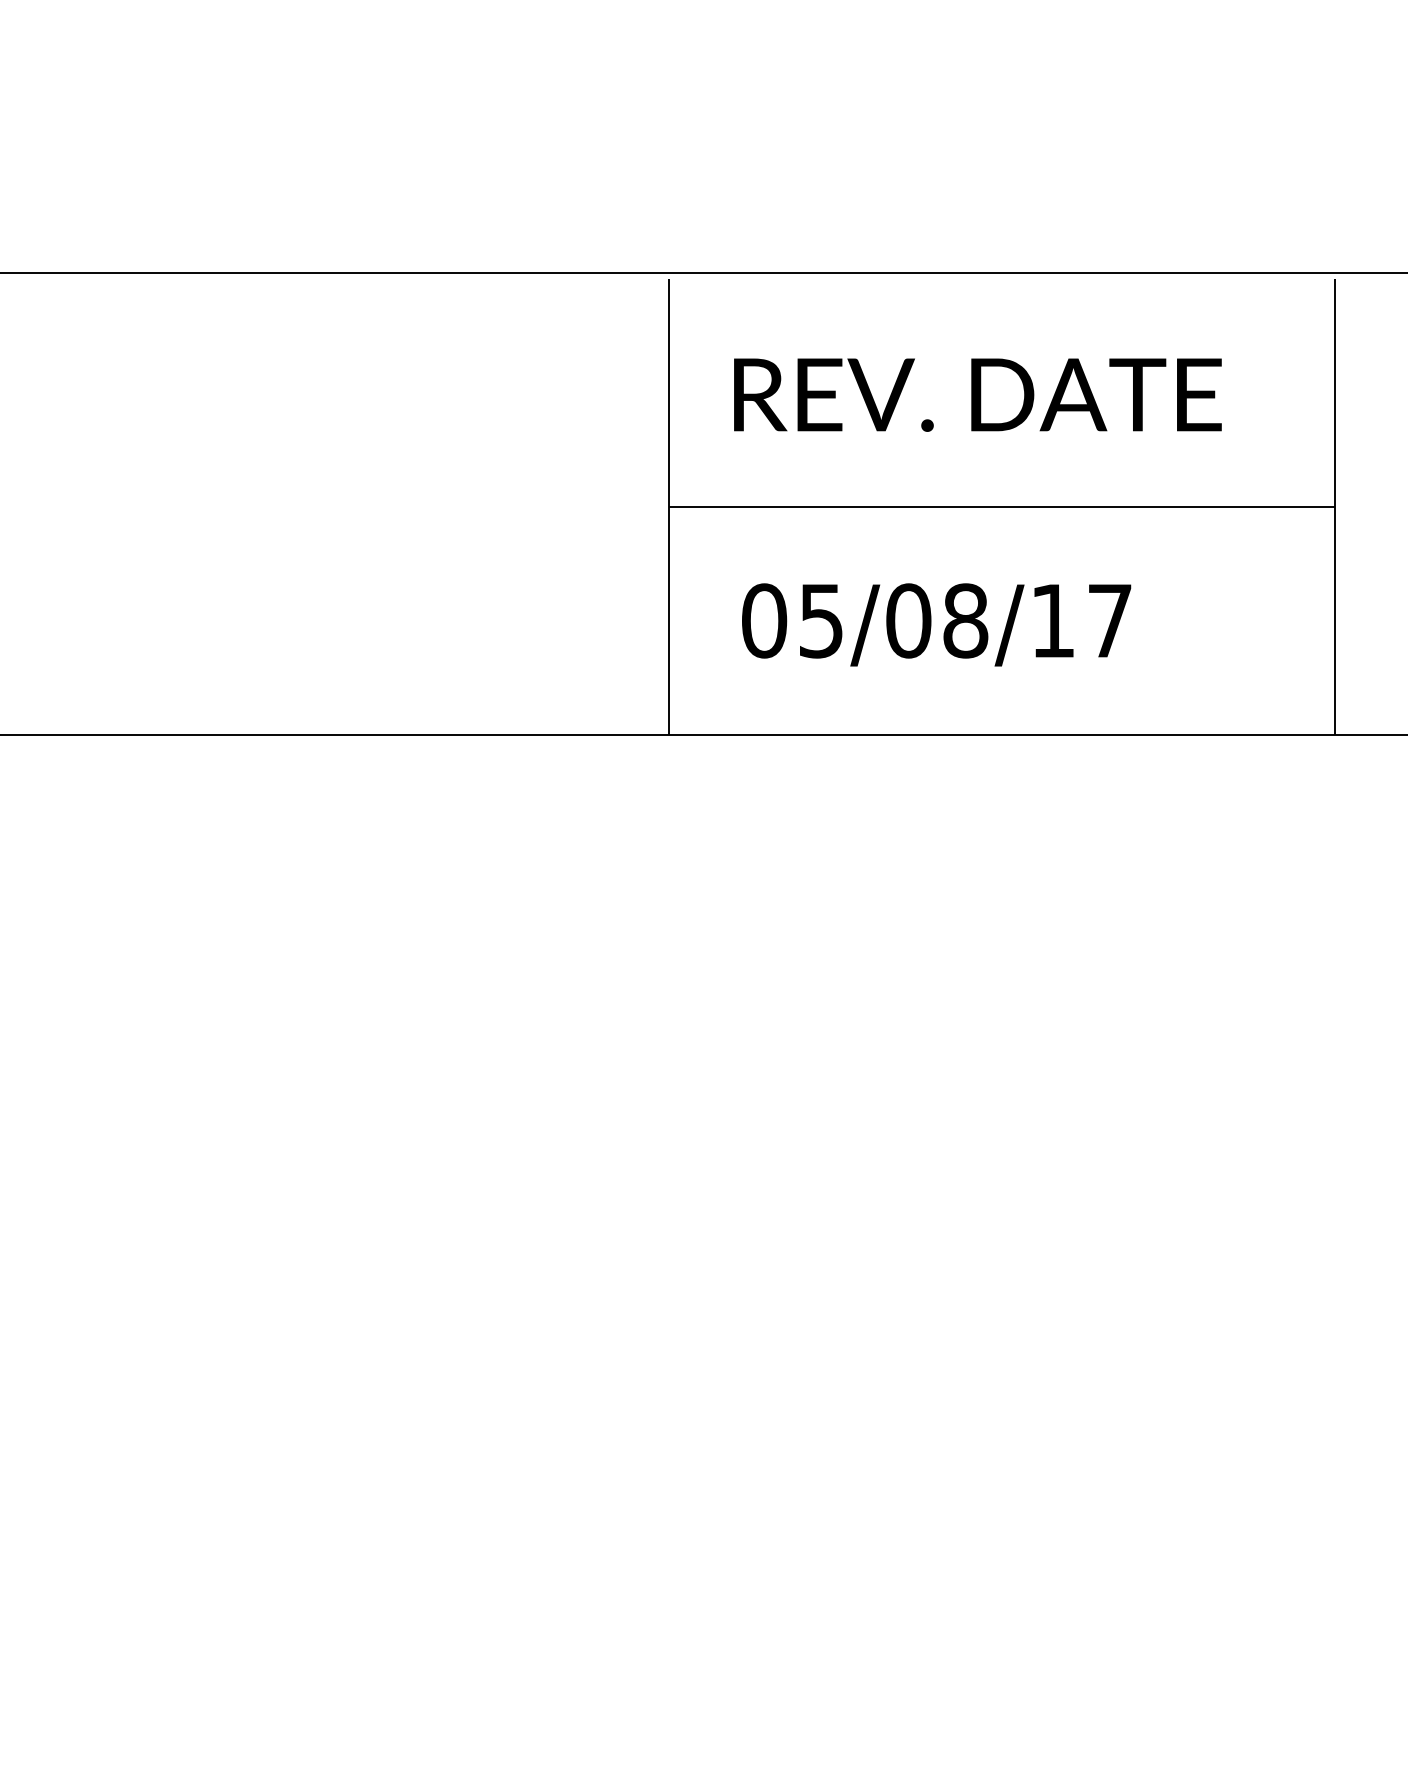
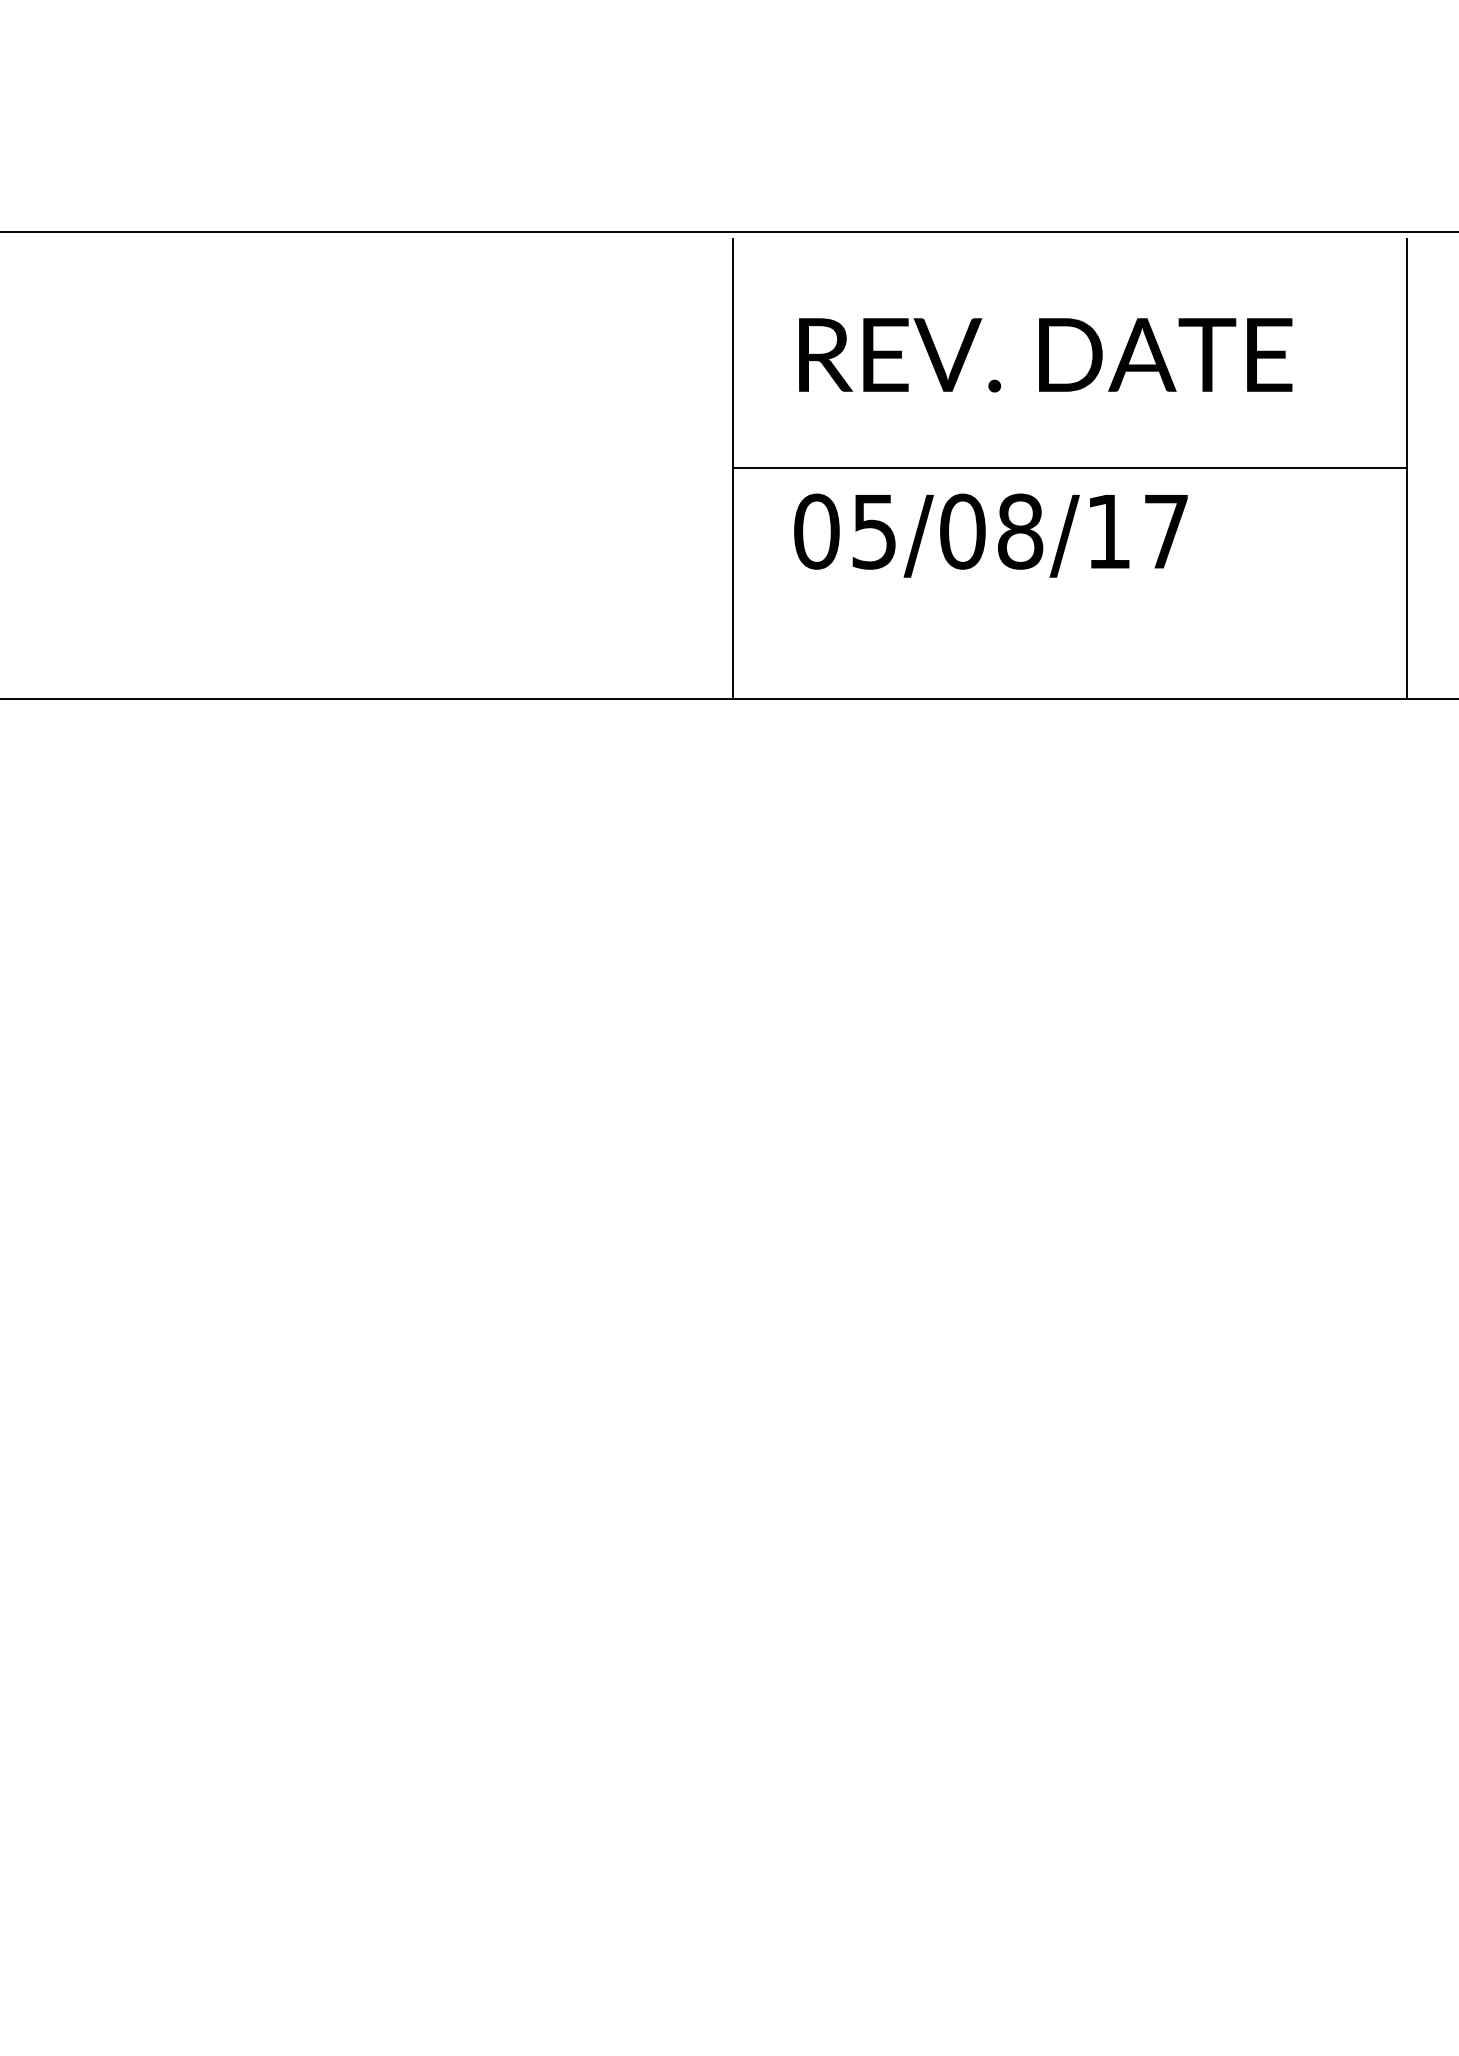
text: (936, 624) -> (990, 535), moved

